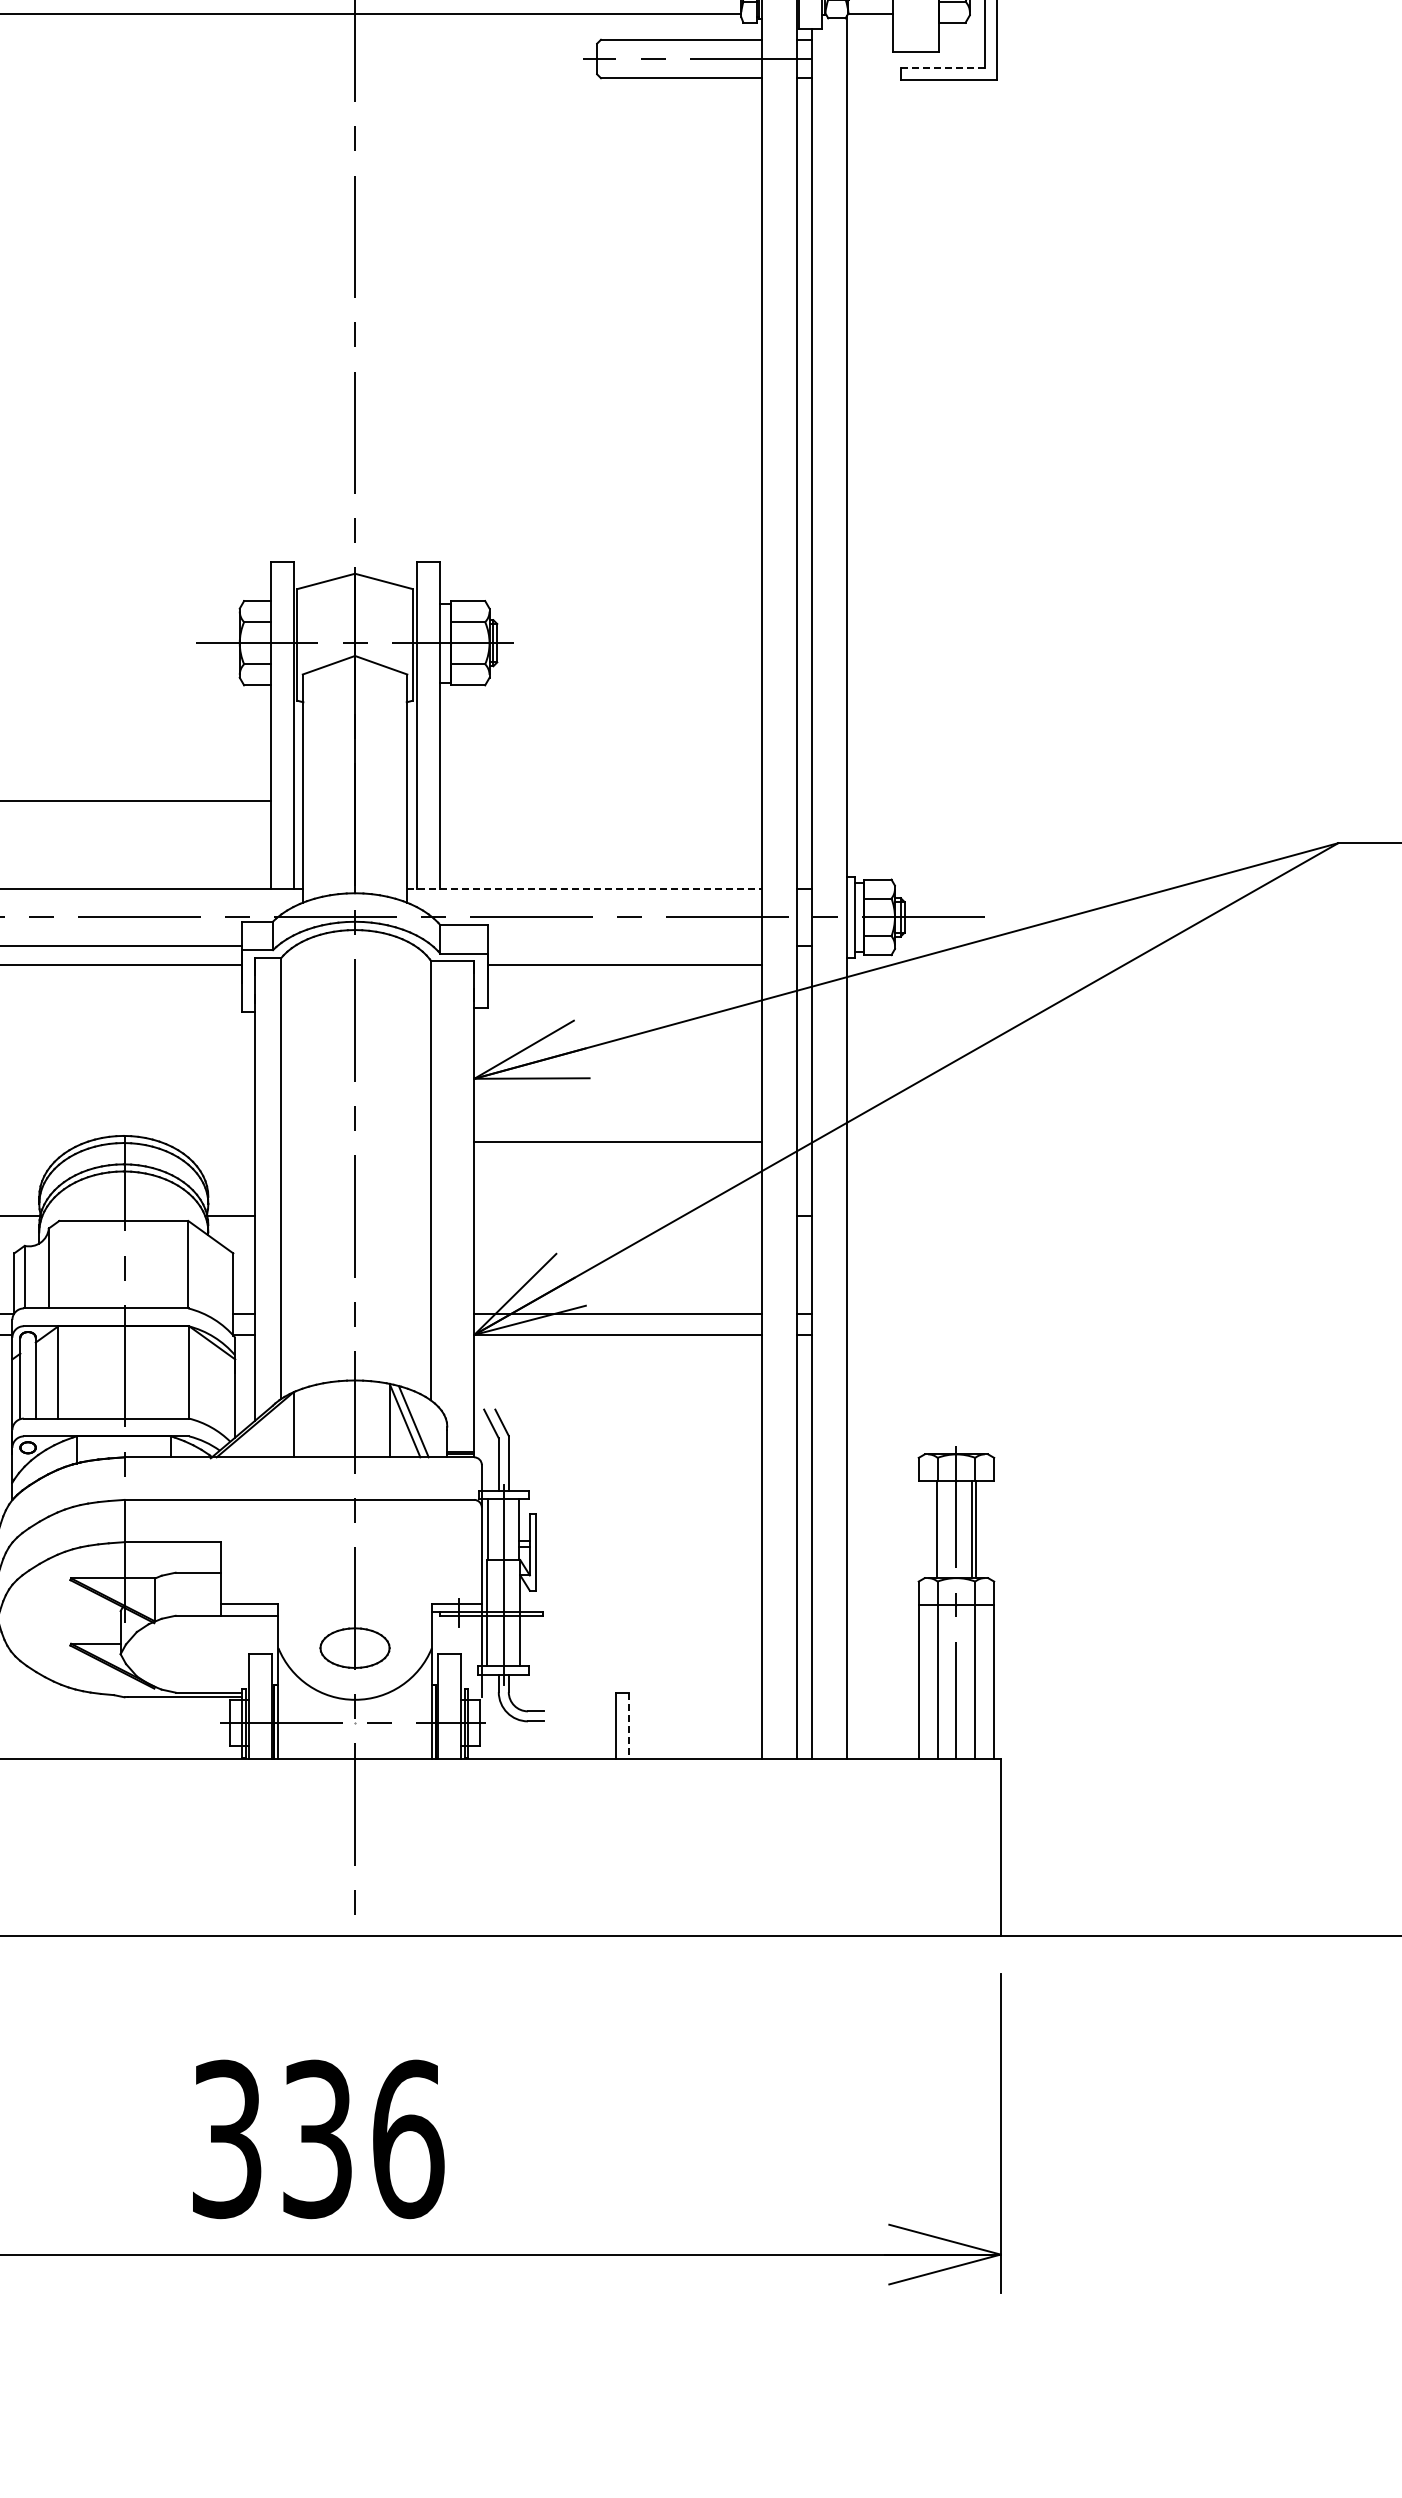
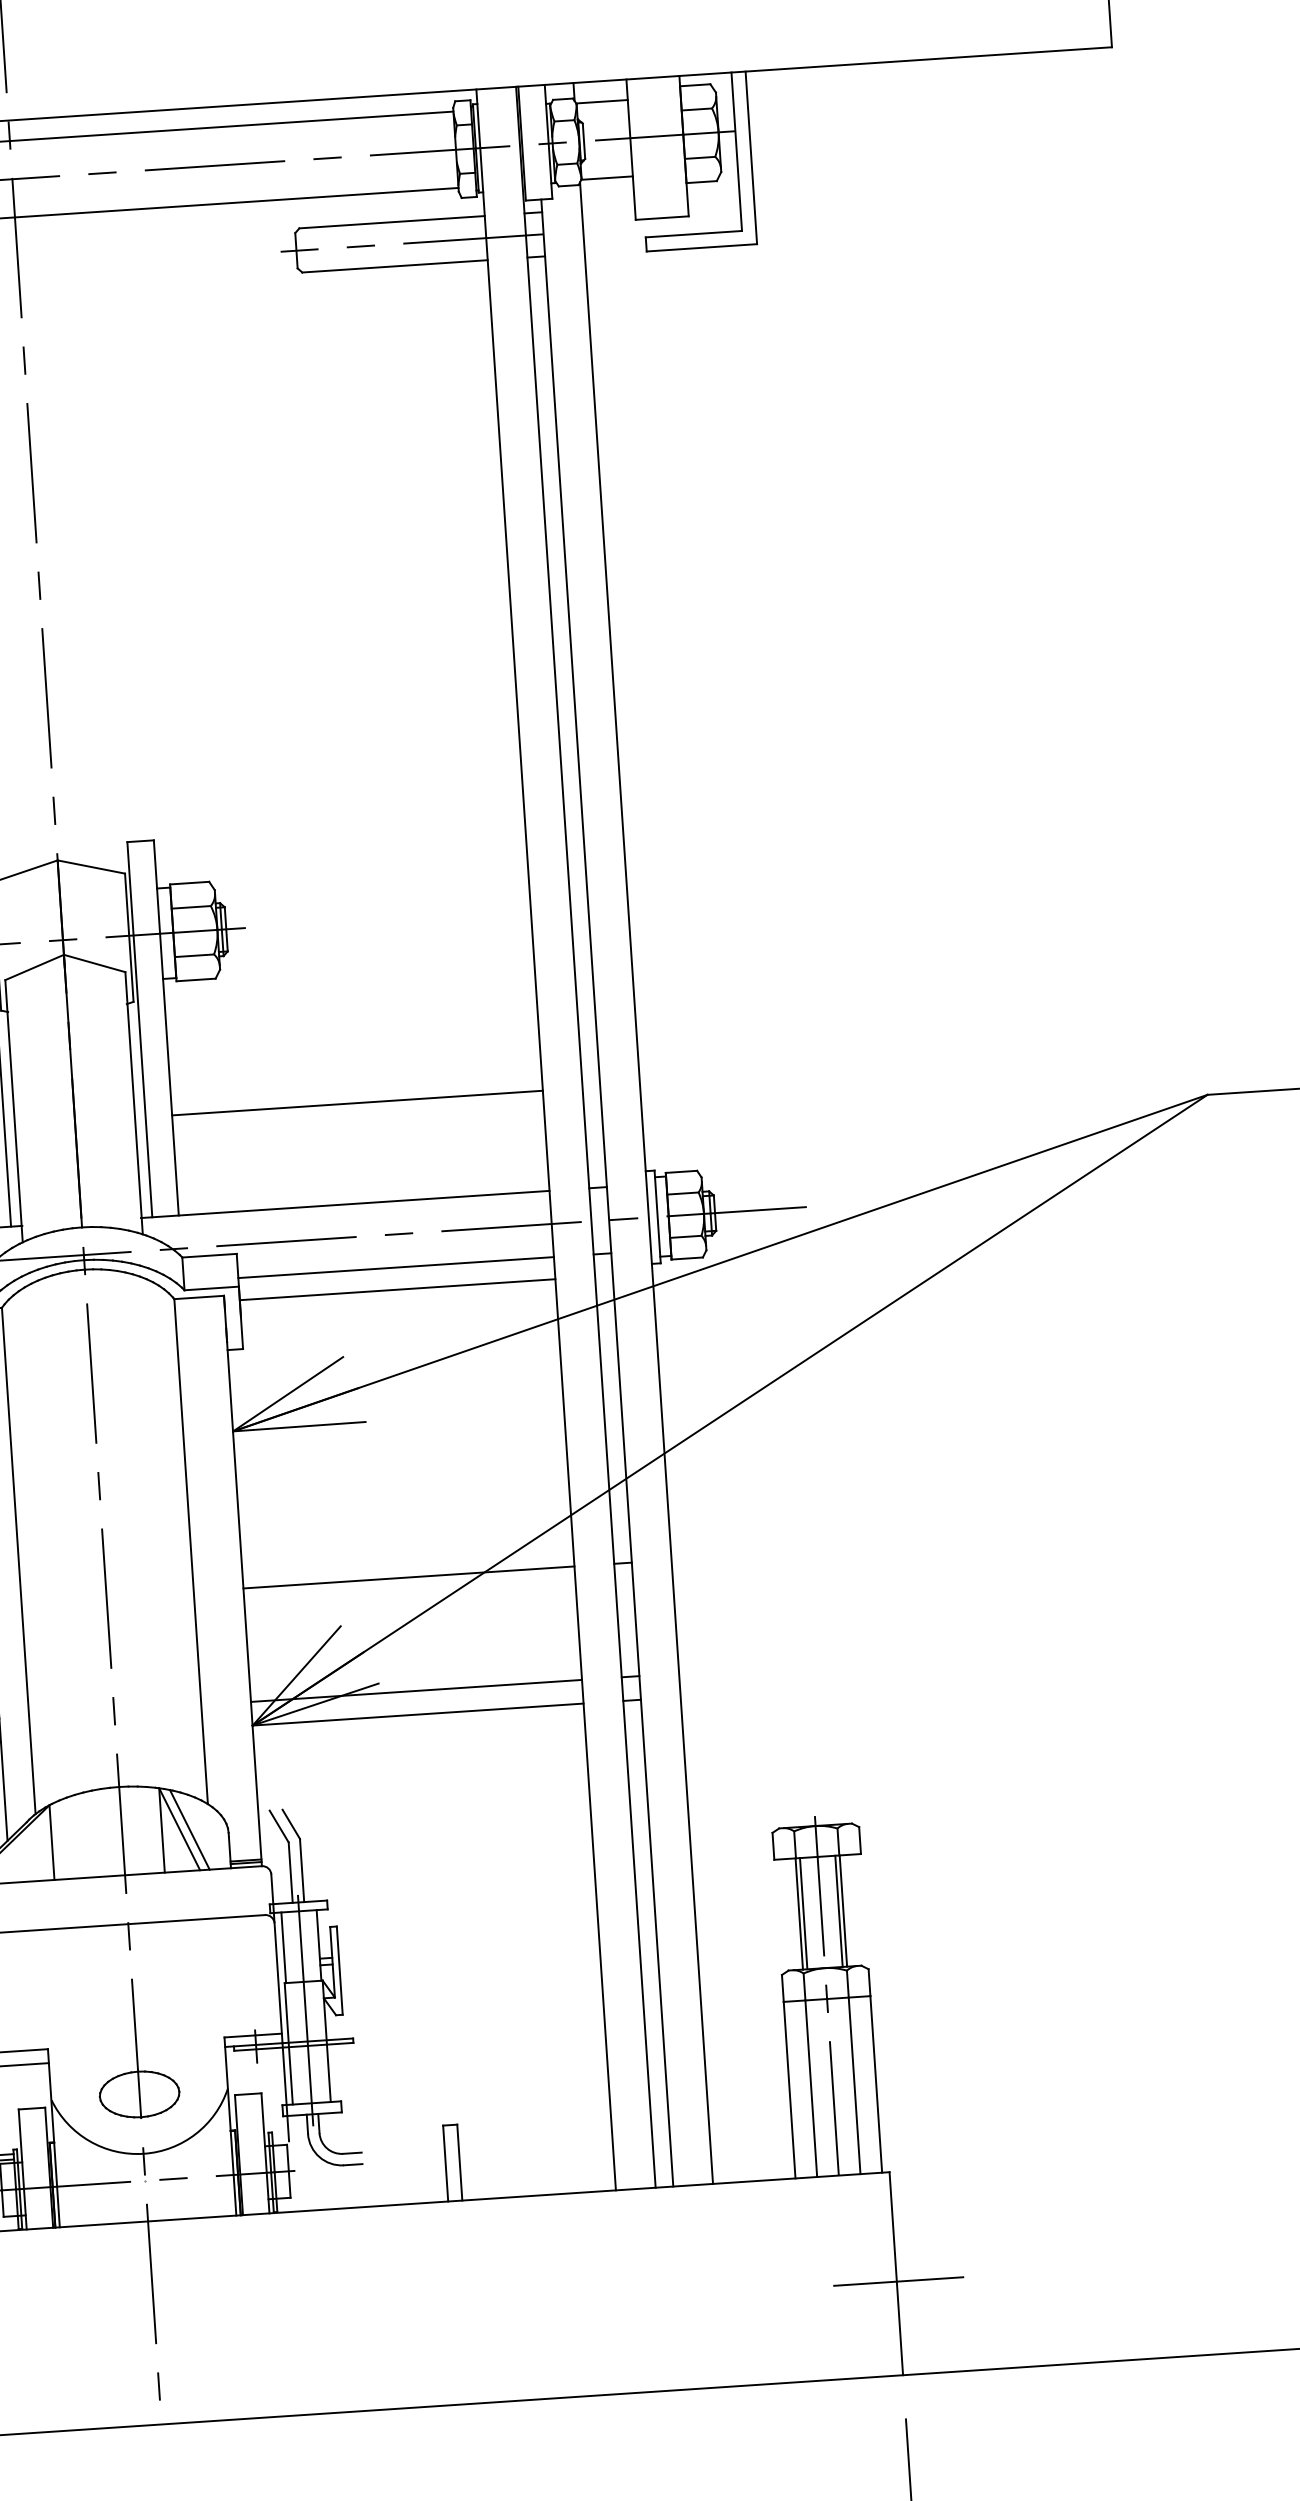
line: (942, 67) -> (693, 234), dashed -> solid
line: (600, 801) -> (356, 1103), added
line: (584, 888) -> (345, 1204), dashed -> solid
line: (624, 946) -> (395, 1267), added
line: (618, 1141) -> (409, 1577), moved
line: (941, 1529) -> (804, 1913), added
line: (628, 1726) -> (459, 2163), dashed -> solid
line: (1002, 1854) -> (899, 2282), added

